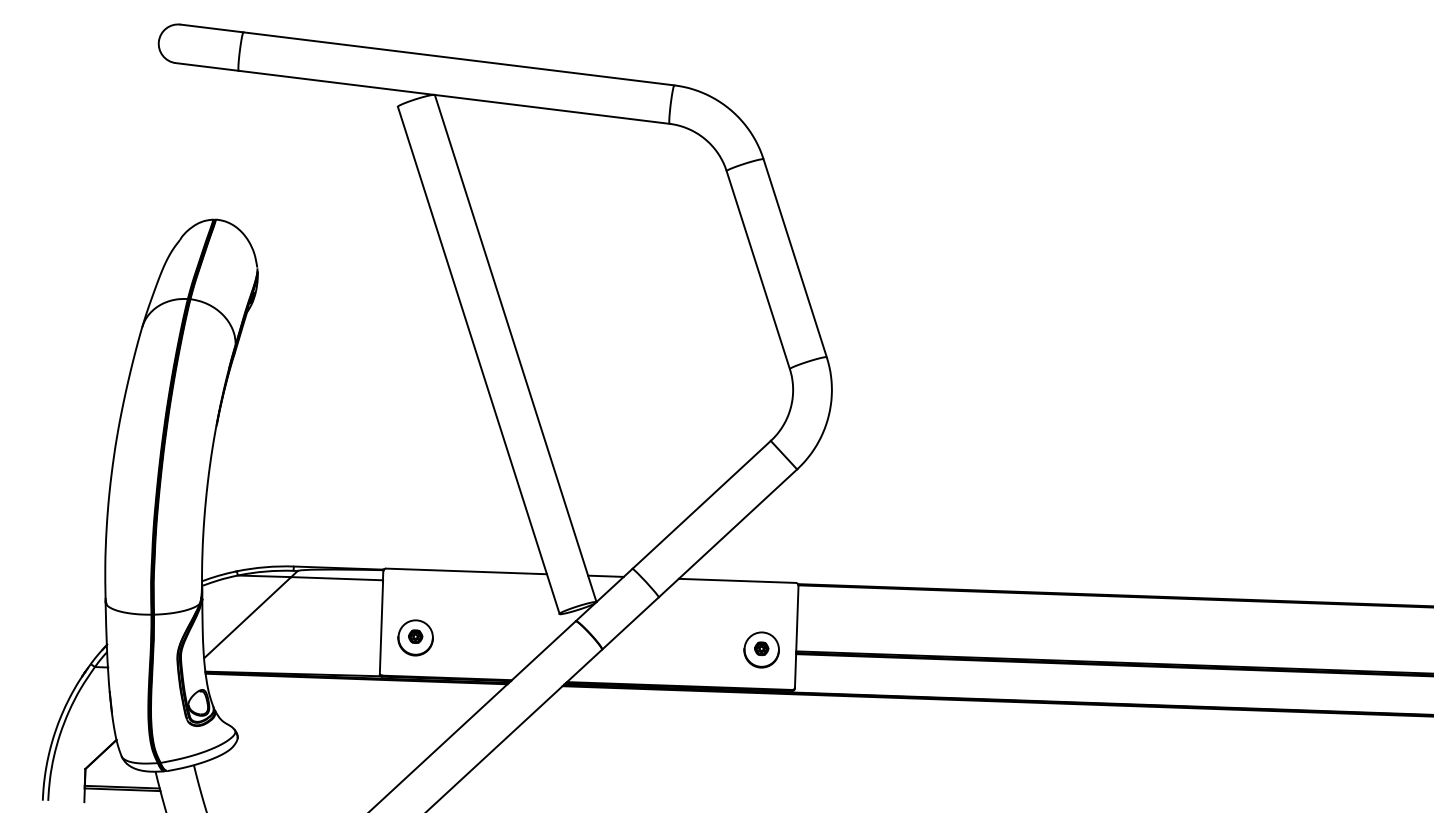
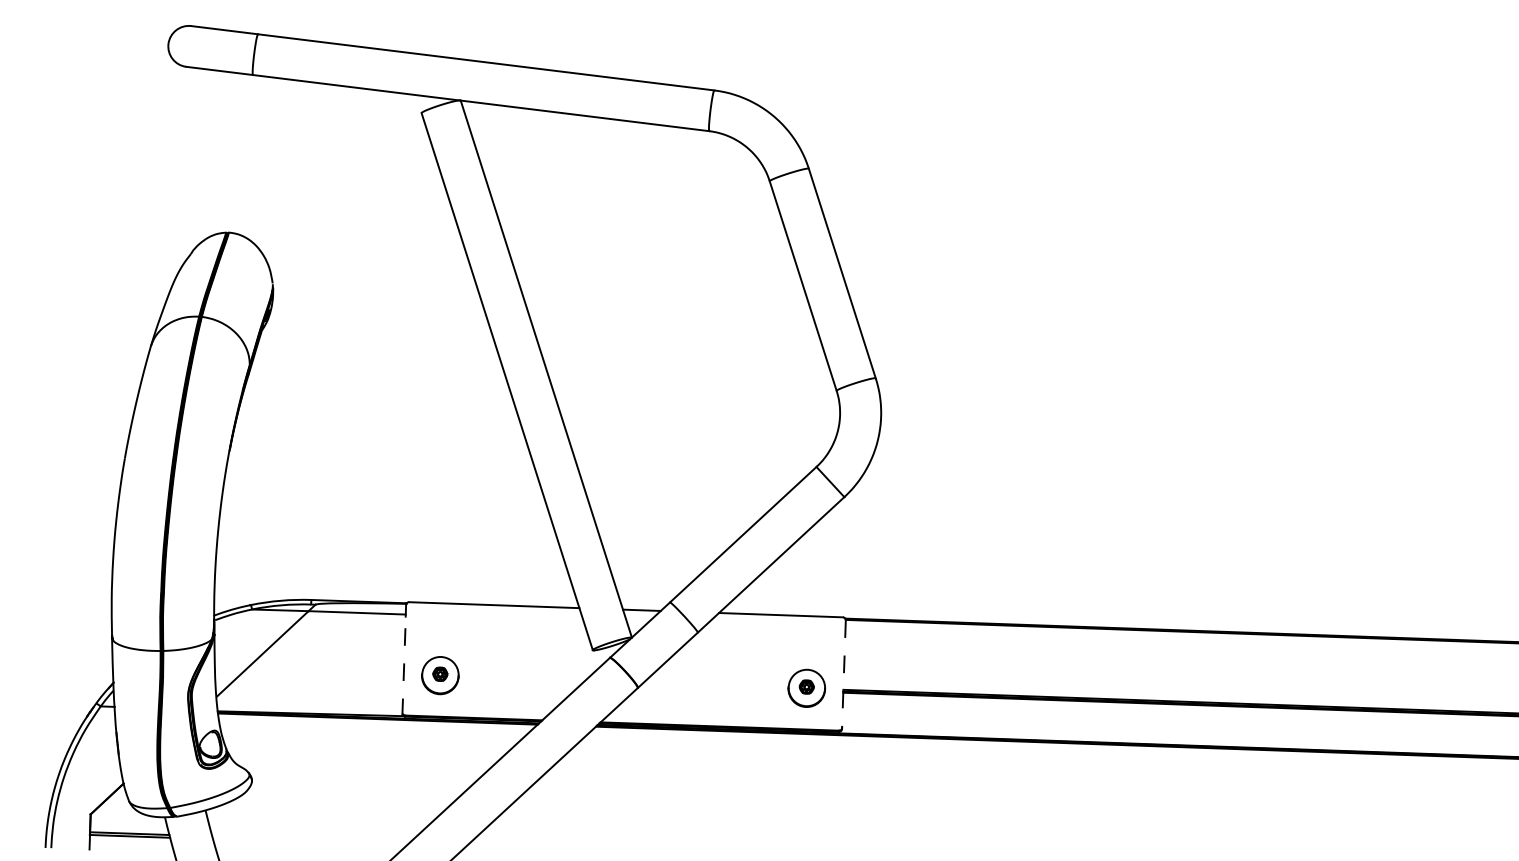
line: (381, 628) -> (404, 665), solid -> dashed
line: (796, 636) -> (843, 674), solid -> dashed

